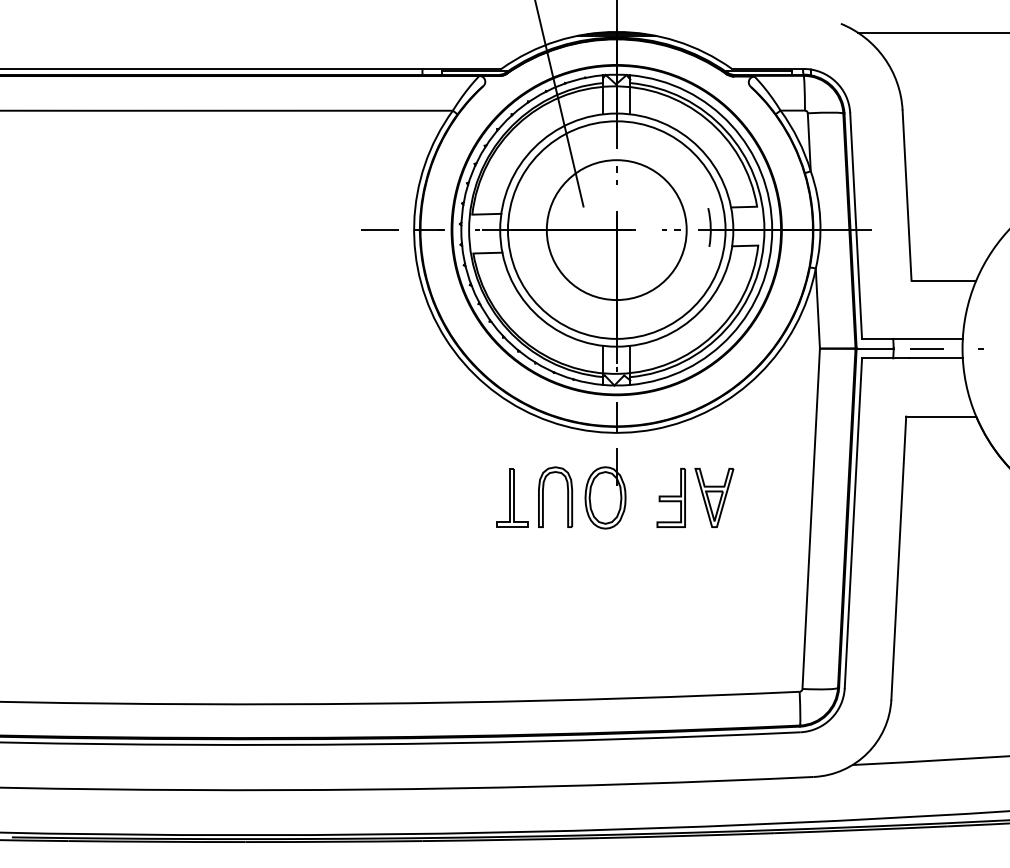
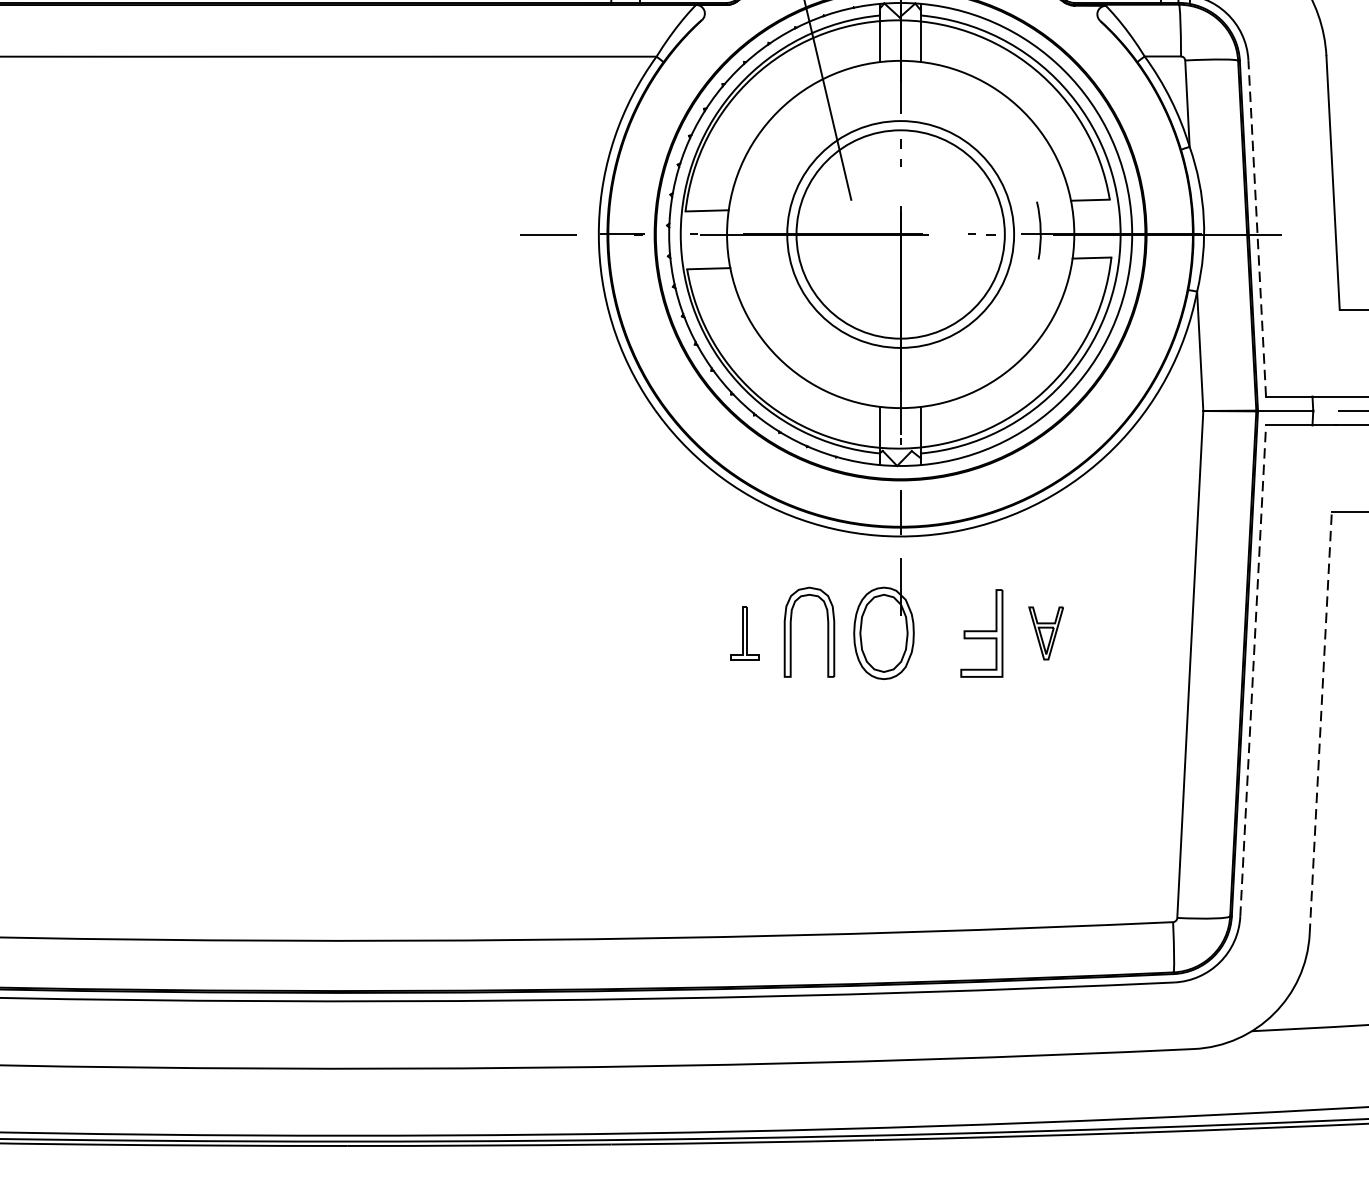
line: (856, 225) -> (1257, 227), solid -> dashed
circle: (616, 229) -> (900, 233), size x0.7
part: (512, 497) -> (745, 632), size x0.6
part: (714, 497) -> (1046, 632), size x0.6
line: (853, 522) -> (1253, 669), solid -> dashed
line: (898, 558) -> (1320, 723), solid -> dashed

